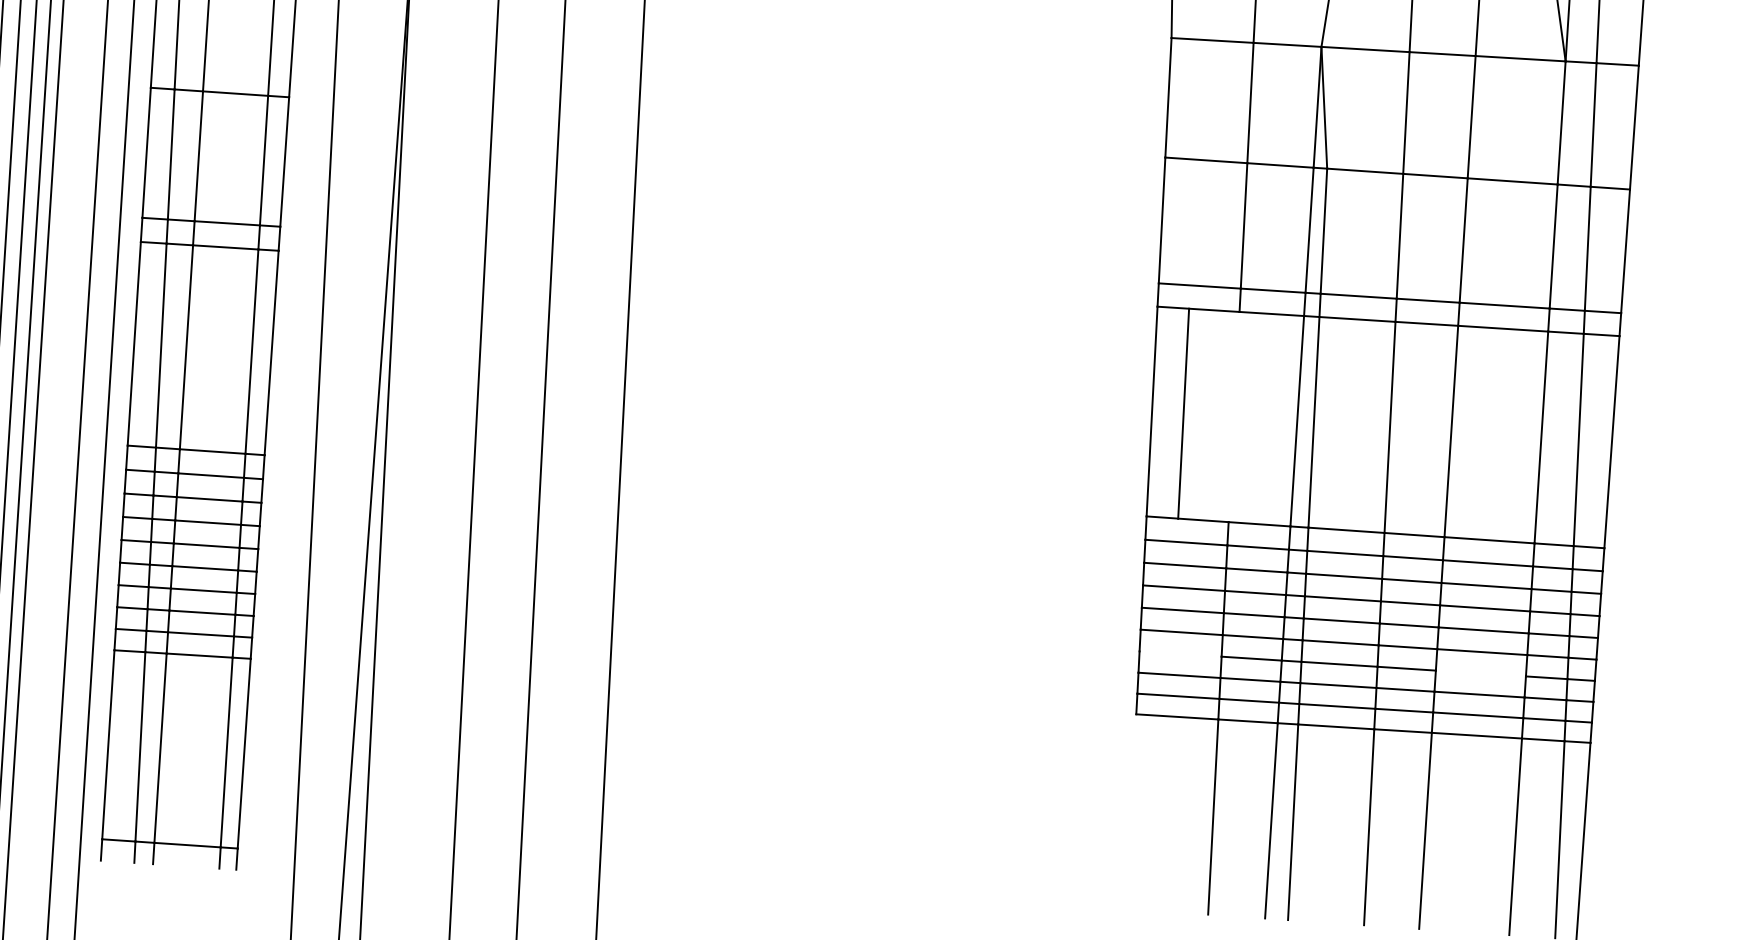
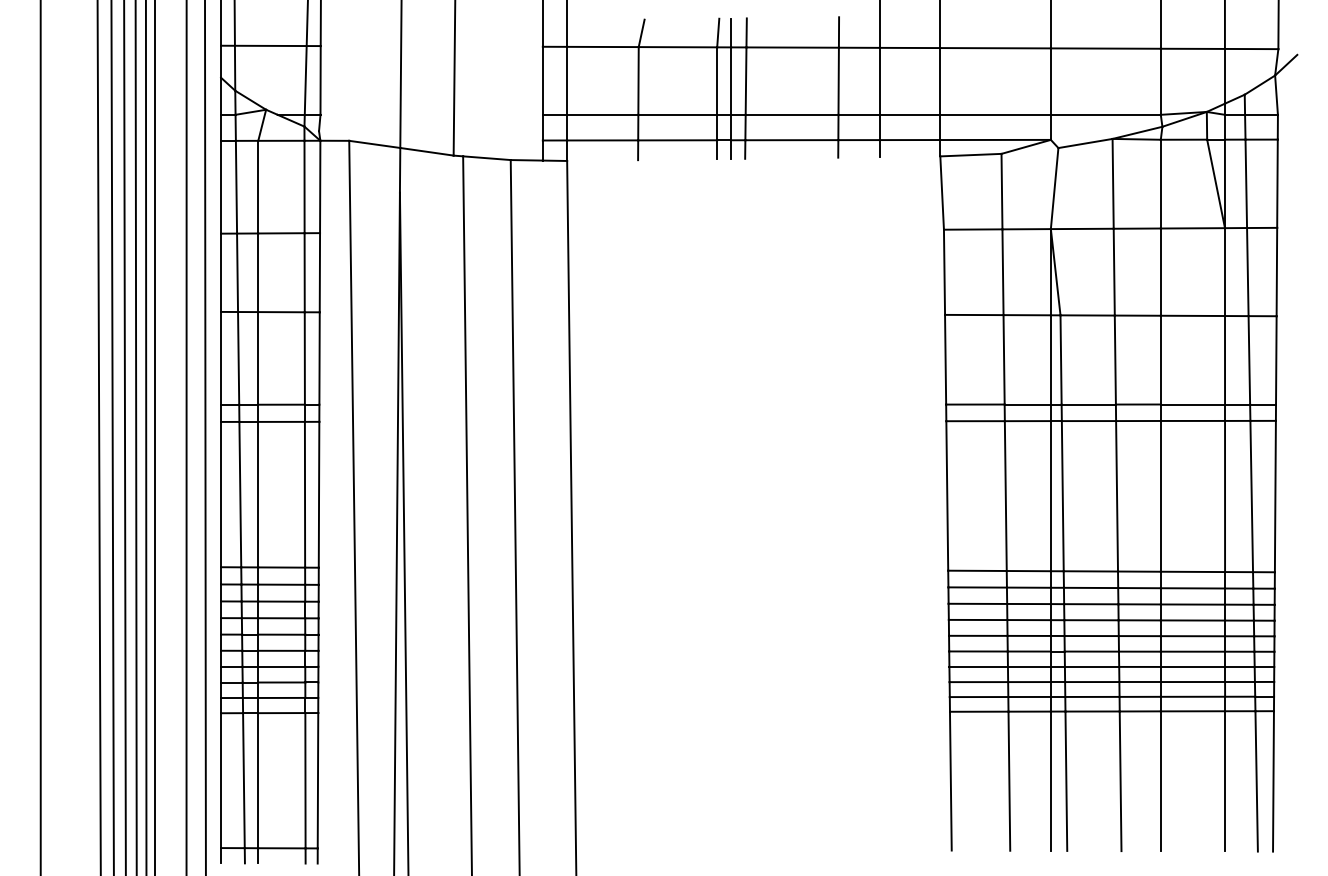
line: (1183, 414) -> (1005, 496), moved
line: (1180, 653) -> (978, 666), added
line: (1480, 672) -> (1192, 666), added
line: (1130, 810) -> (950, 780), added

